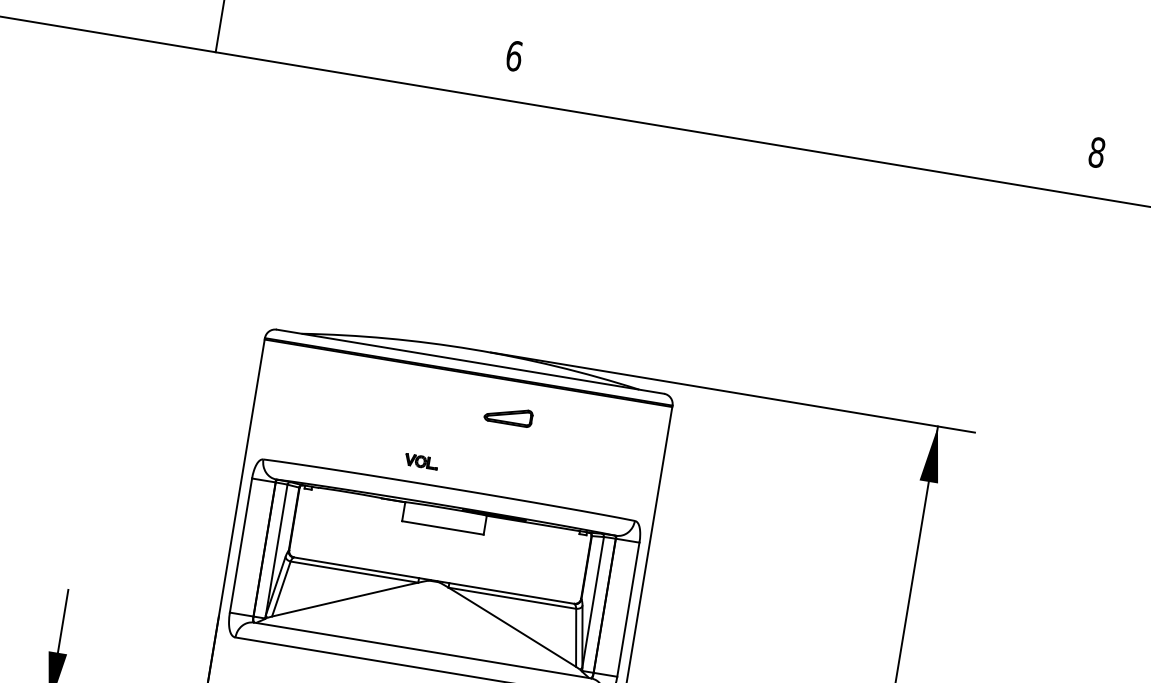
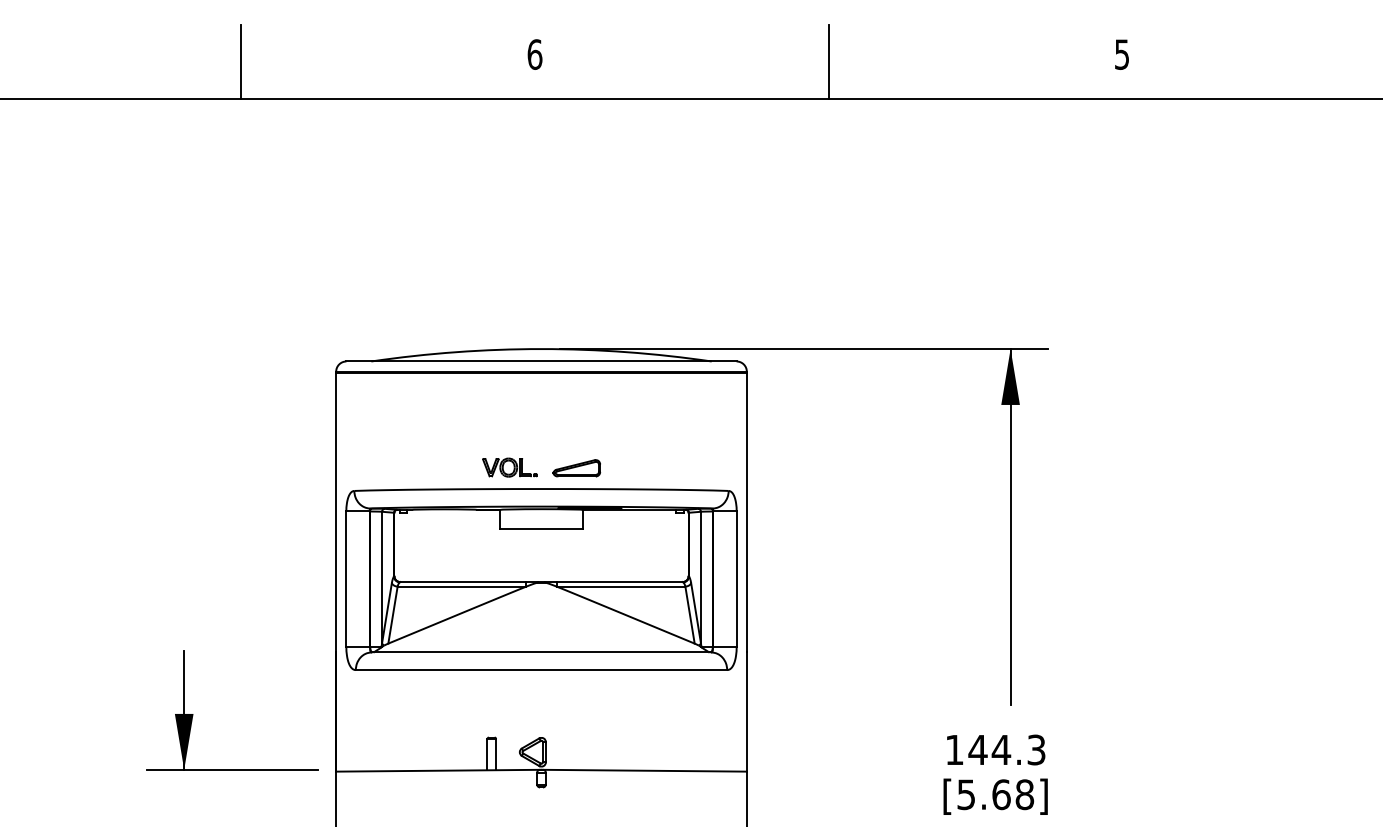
line: (804, 111) -> (828, 61), added
text: (1096, 152) -> (1121, 54), 8 -> 5
part: (508, 415) -> (576, 468), moved
part: (421, 461) -> (509, 467), size x1.67

